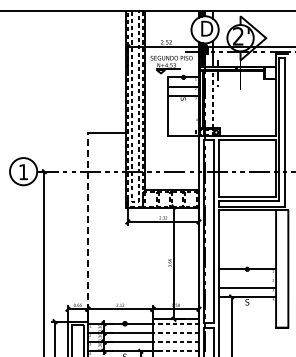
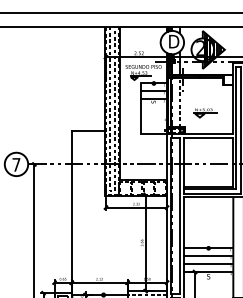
hatch: (253, 38) -> (213, 50), added
part: (243, 112) -> (205, 113), added
text: (23, 172) -> (16, 165), 1 -> 7
line: (87, 226) -> (71, 211), dashed -> solid
line: (247, 278) -> (208, 256), added

